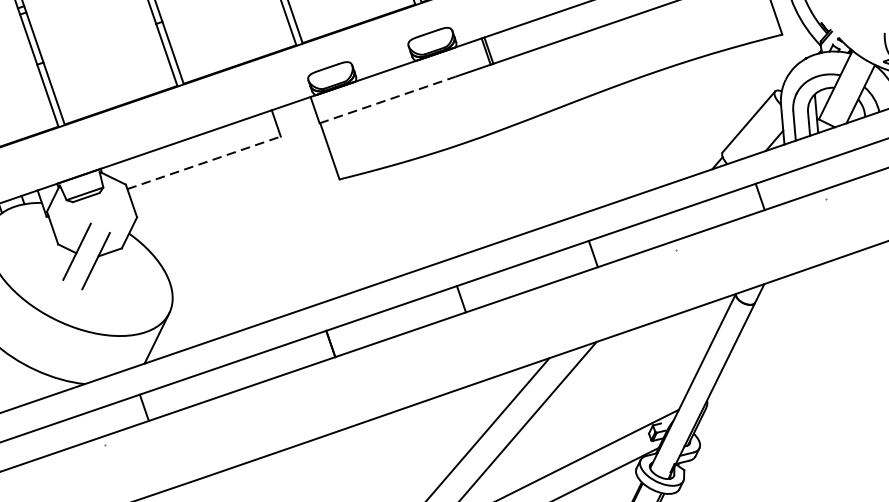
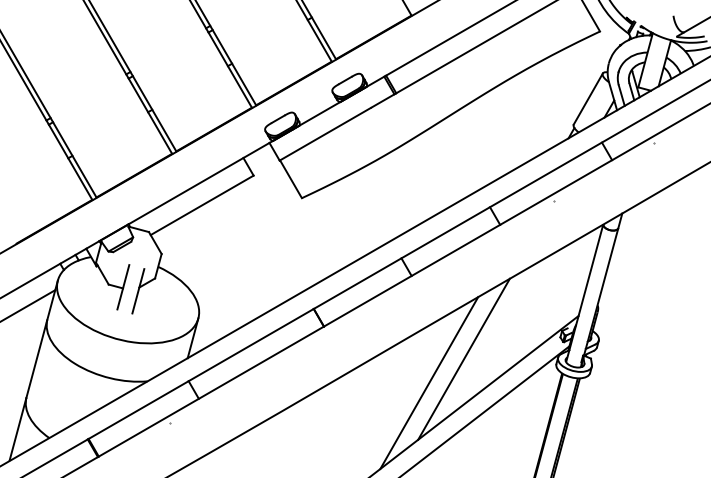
line: (387, 100) -> (325, 134), dashed -> solid
line: (204, 163) -> (202, 205), dashed -> solid

